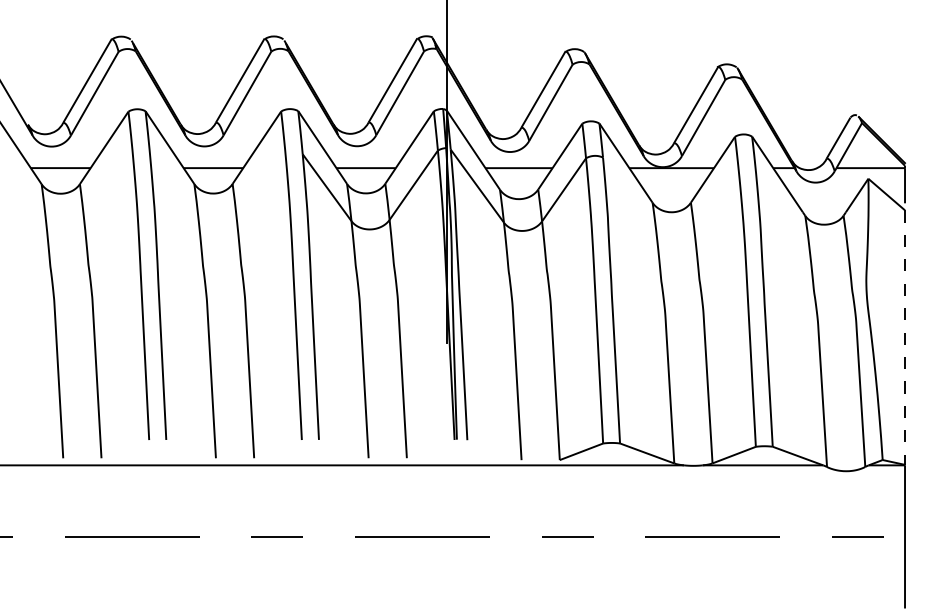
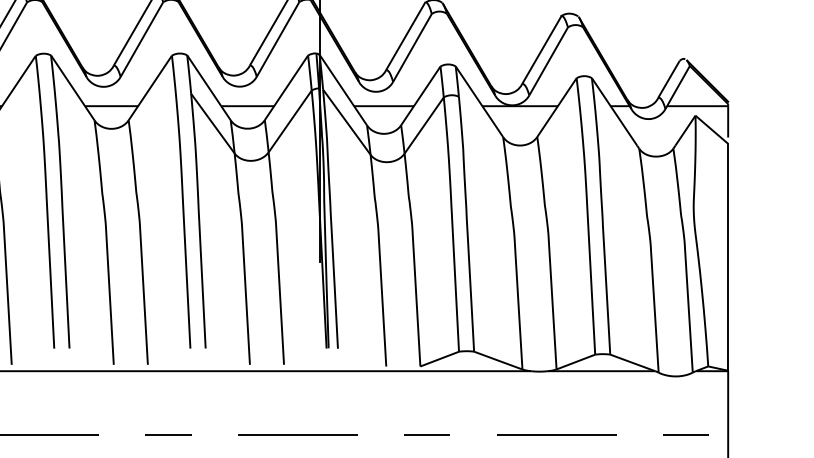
line: (905, 338) -> (728, 258), dashed -> solid

